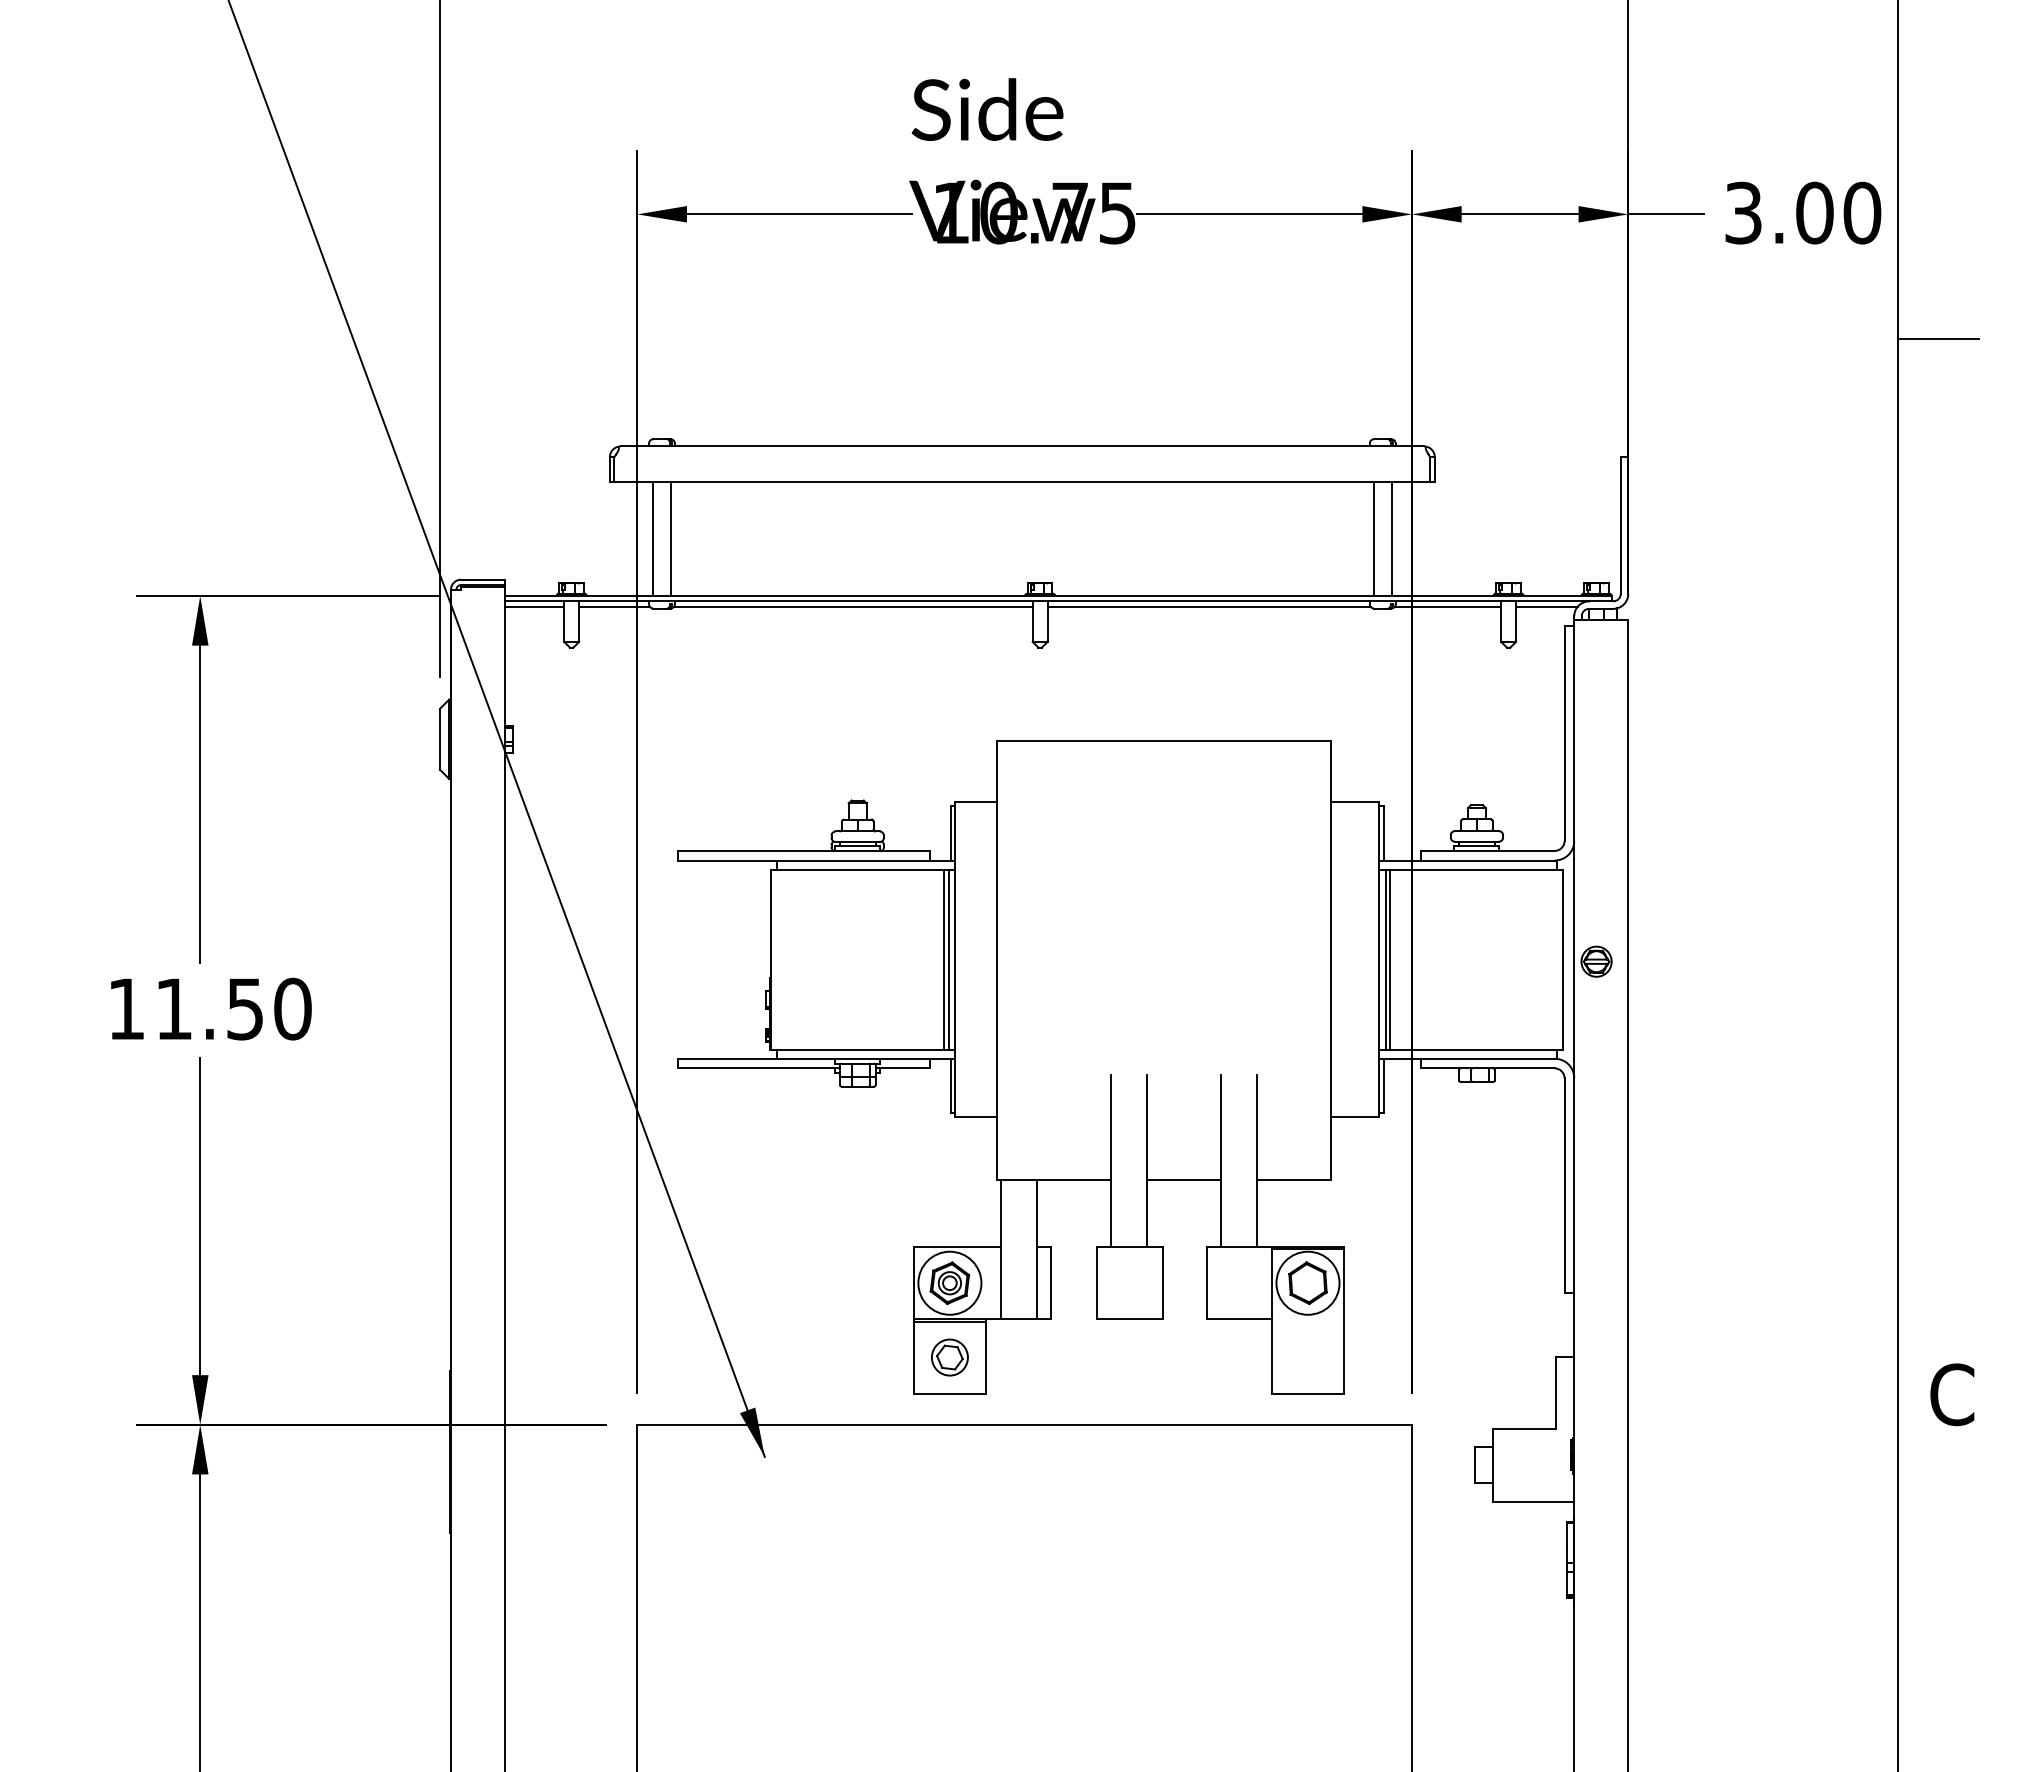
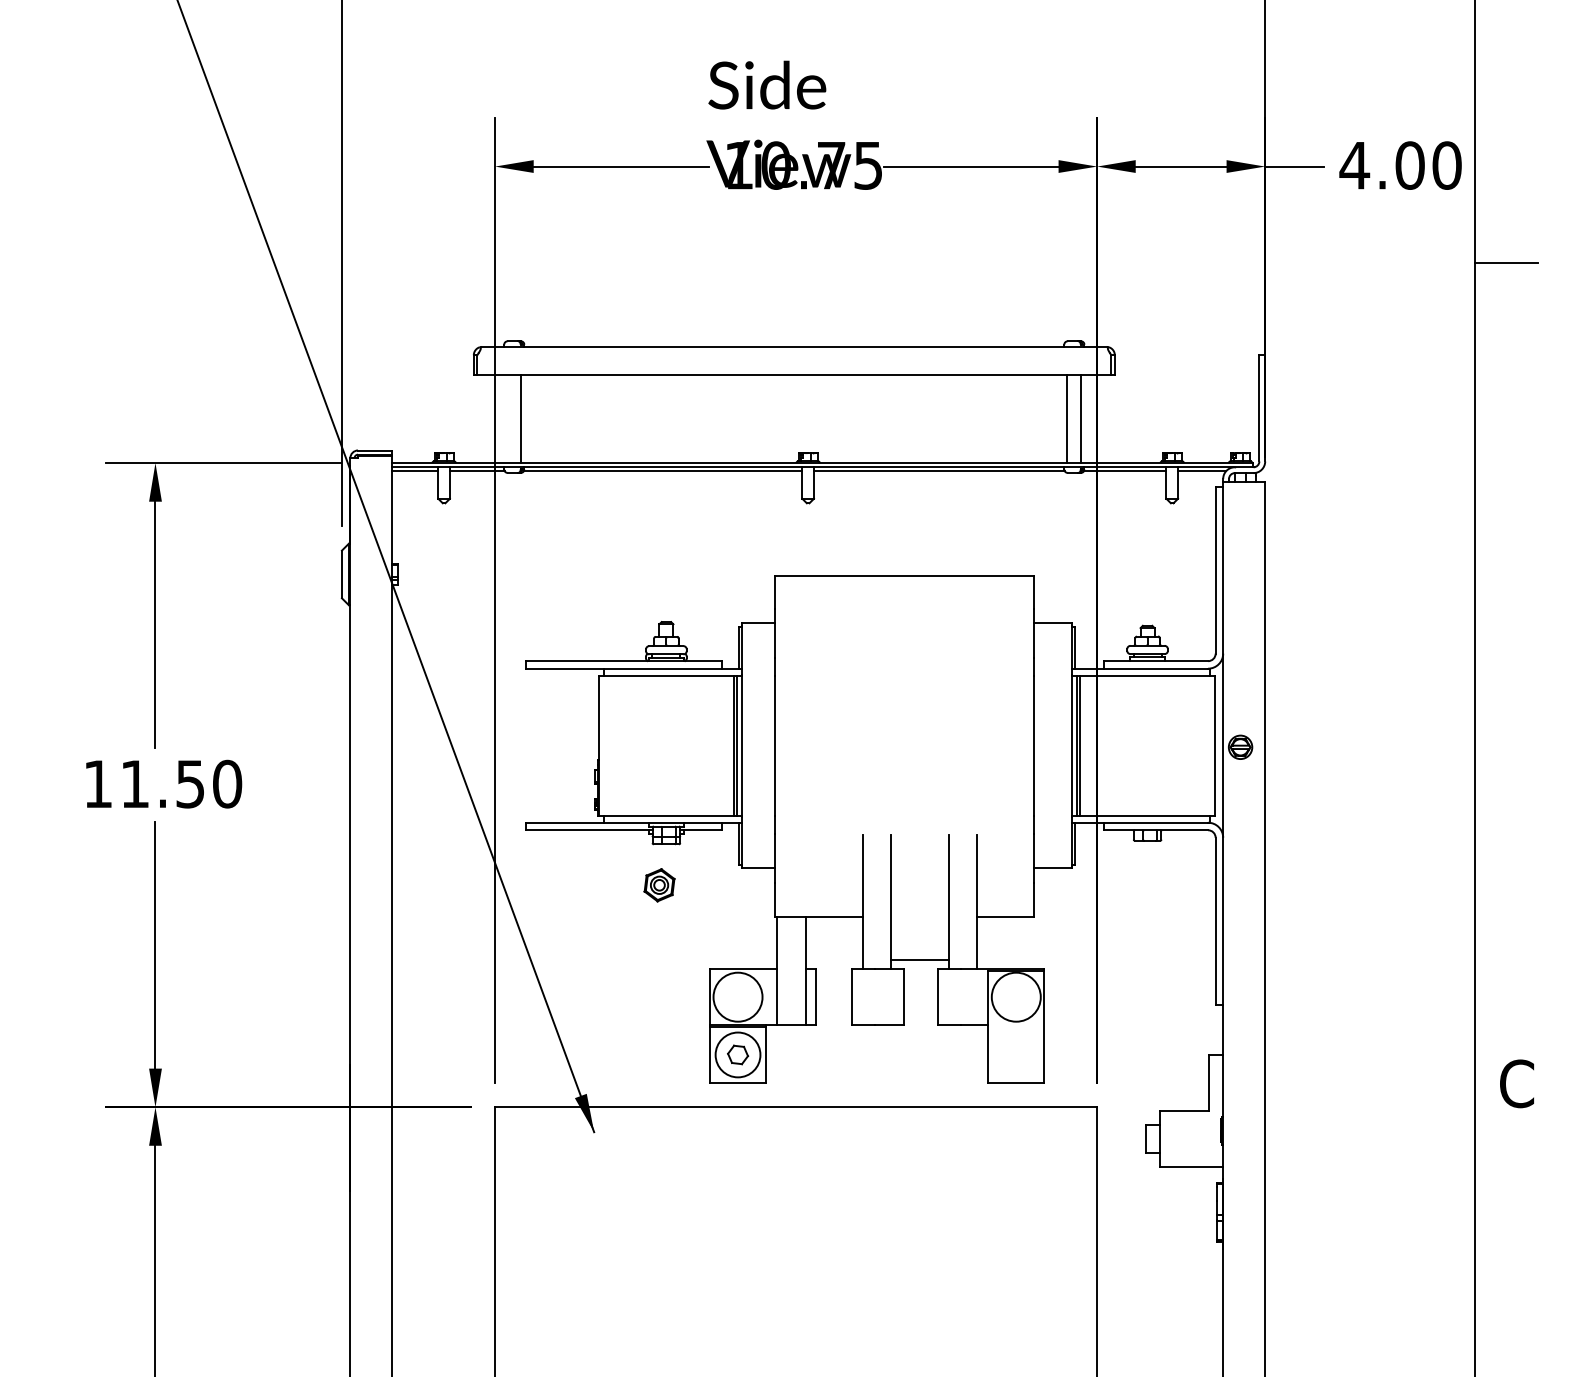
text: (1743, 212) -> (1354, 165), 3.00 -> 4.00
line: (653, 538) -> (507, 418), removed
line: (1184, 1179) -> (920, 959), moved
part: (949, 1282) -> (659, 884), moved
part: (1307, 1283) -> (1015, 997), removed
circle: (949, 1357) -> (737, 1054), size x1.6

